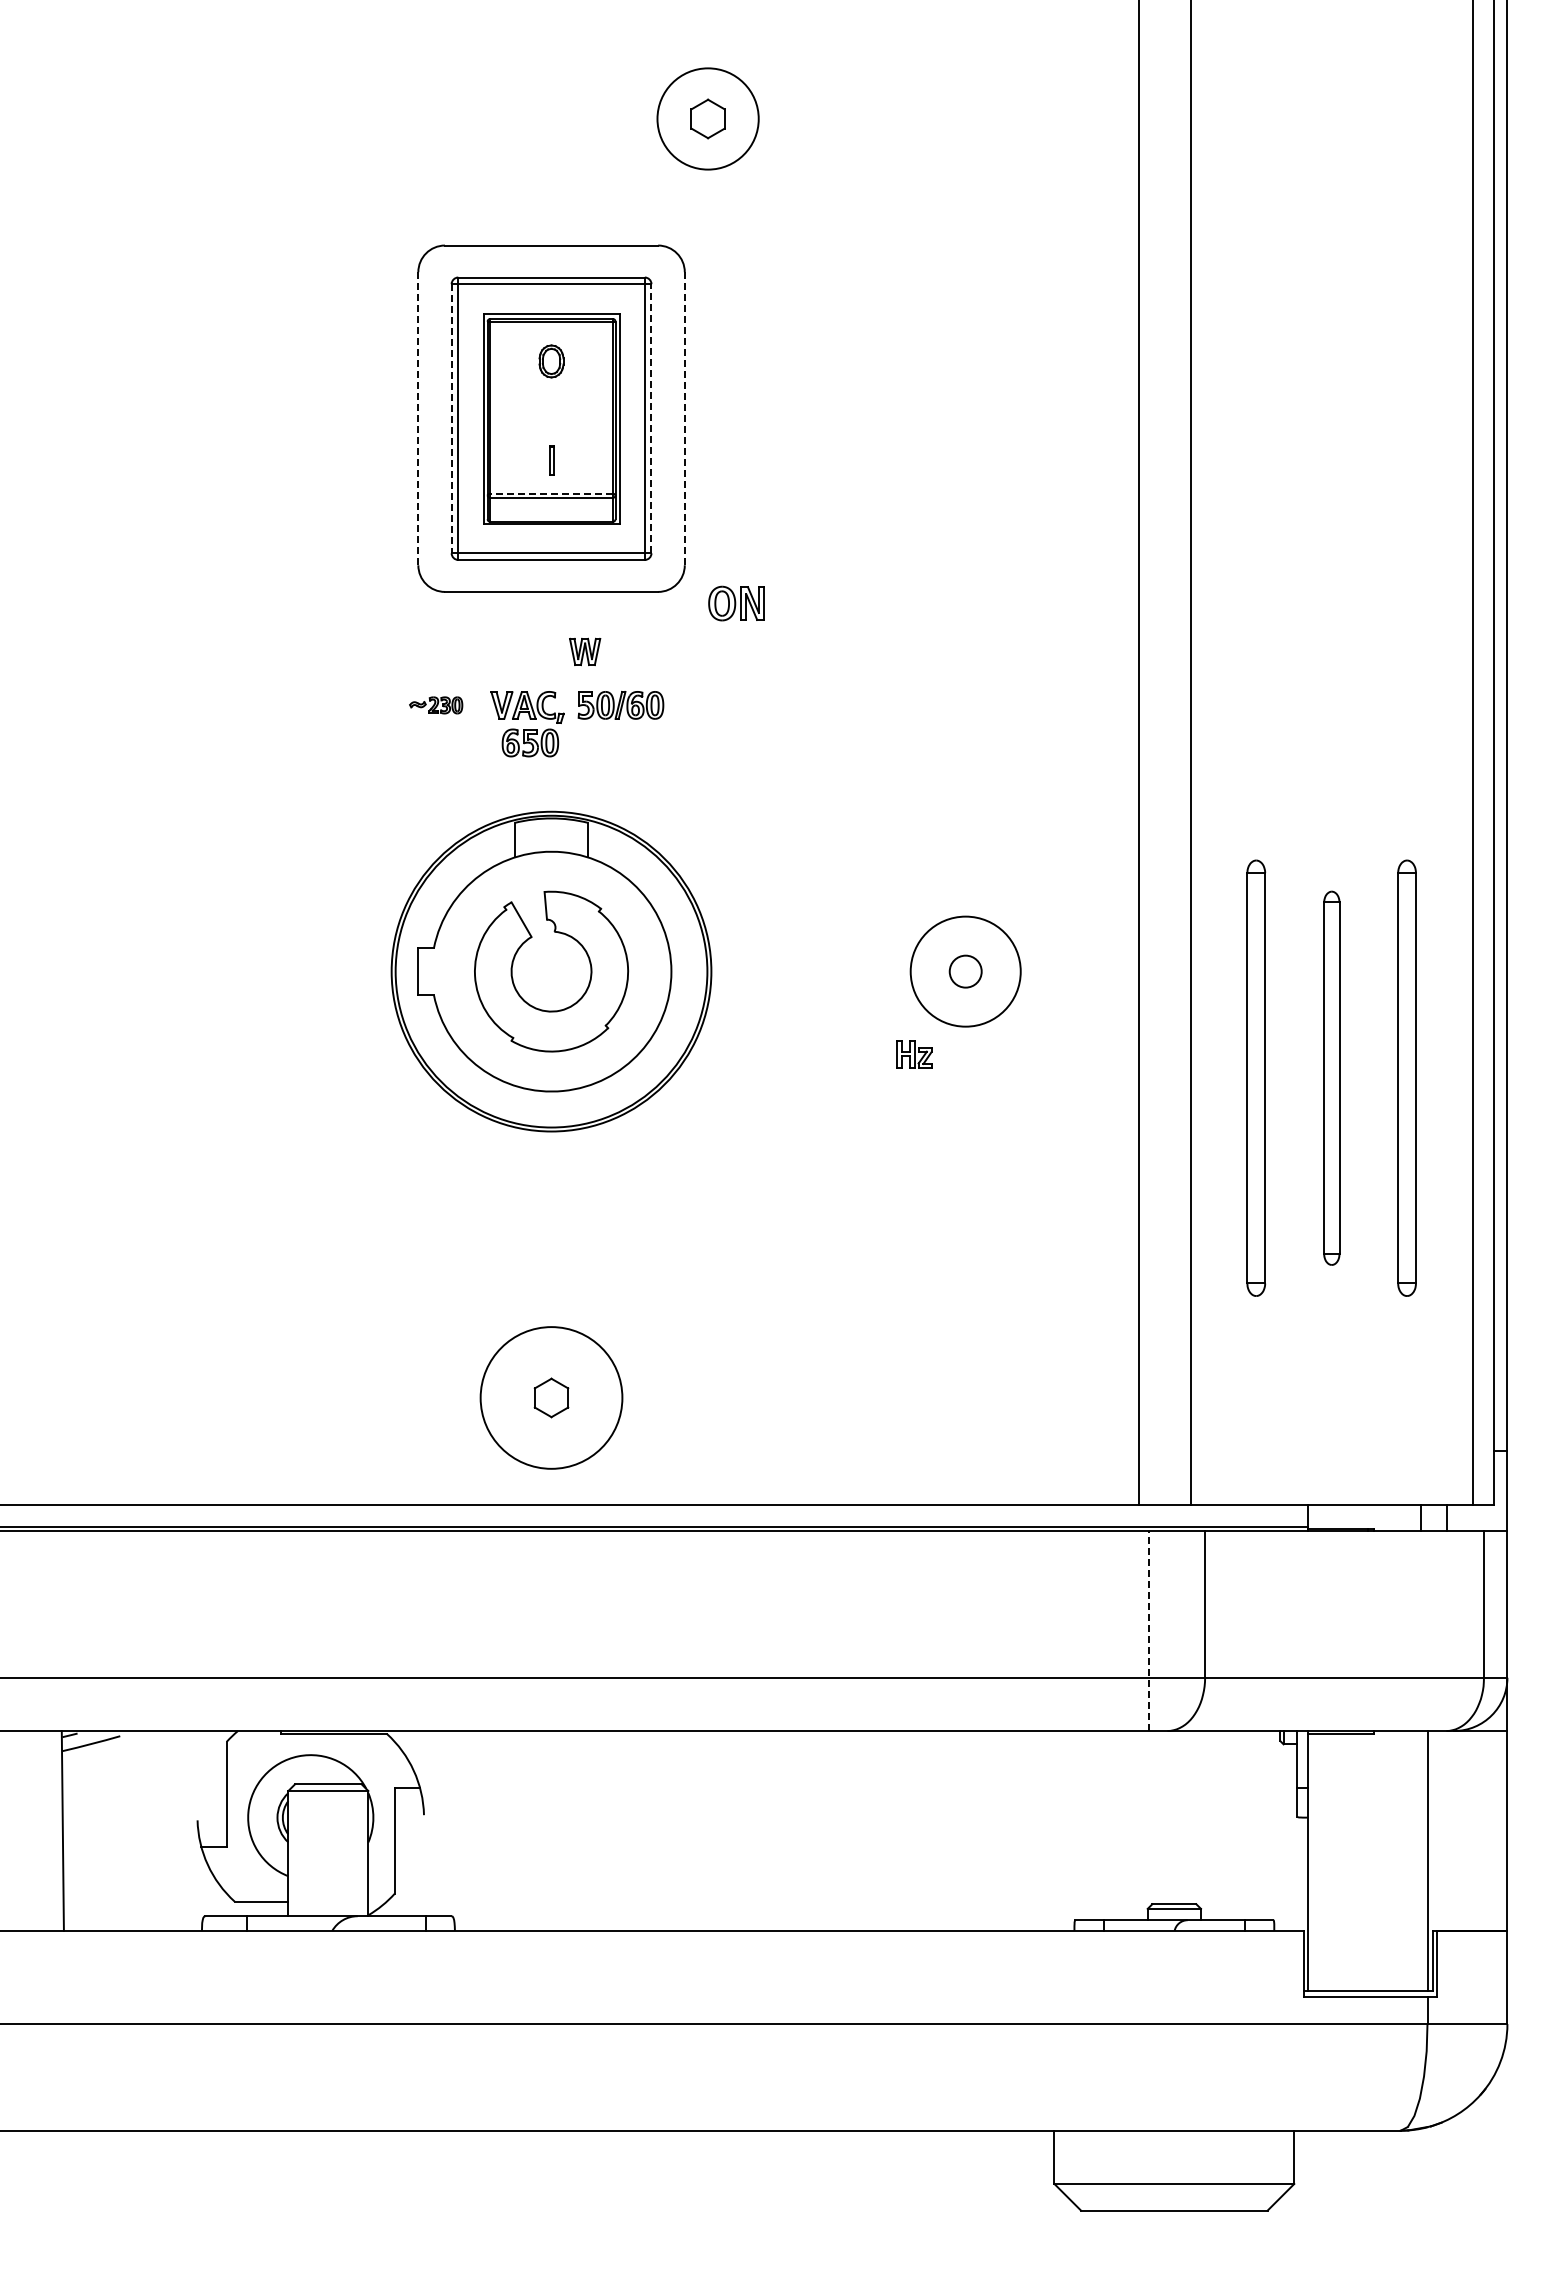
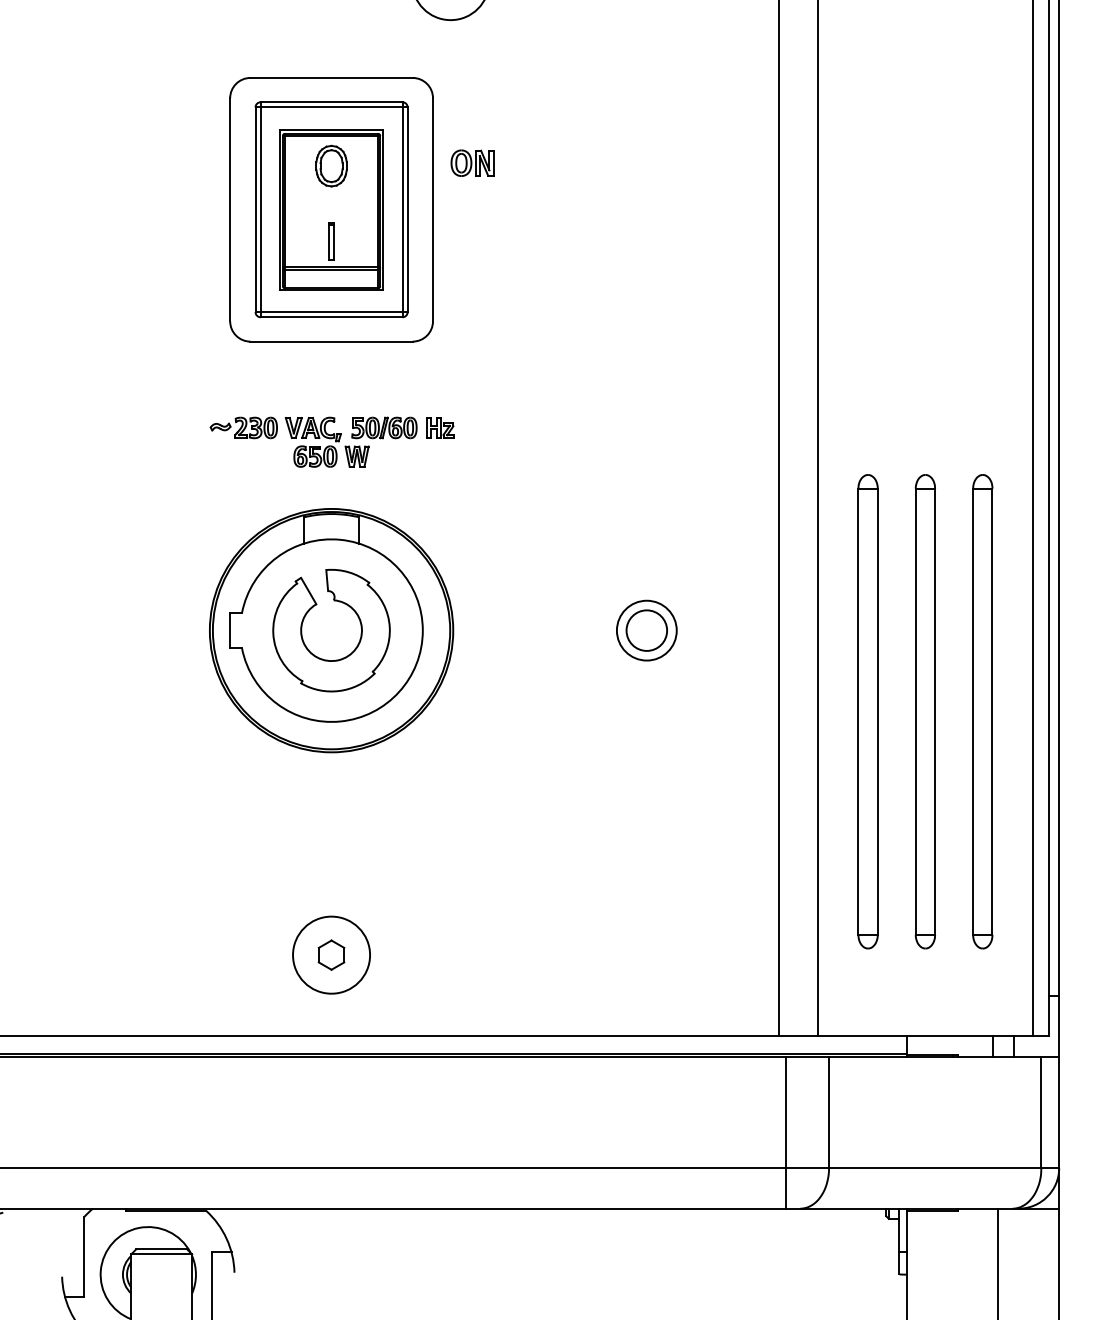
part: (551, 361) -> (331, 166), size x1.67
line: (418, 418) -> (230, 209), dashed -> solid
line: (451, 418) -> (255, 209), dashed -> solid
line: (651, 418) -> (407, 209), dashed -> solid
line: (684, 418) -> (432, 209), dashed -> solid
part: (551, 460) -> (331, 241), size x1.67
line: (551, 493) -> (331, 266), dashed -> solid
part: (736, 603) -> (472, 163), moved
part: (585, 651) -> (357, 456), moved
part: (435, 705) -> (243, 428), size x1.67
circle: (965, 971) -> (646, 630), size x0.71
circle: (965, 971) -> (646, 630), size x1.67
part: (914, 1054) -> (440, 428), moved
part: (1255, 1078) -> (867, 711), size x1.43
part: (1331, 1078) -> (925, 711), size x1.67
part: (1406, 1078) -> (982, 711), size x1.43
circle: (551, 1397) -> (331, 954), size x0.71
line: (1148, 1631) -> (785, 1132), dashed -> solid

